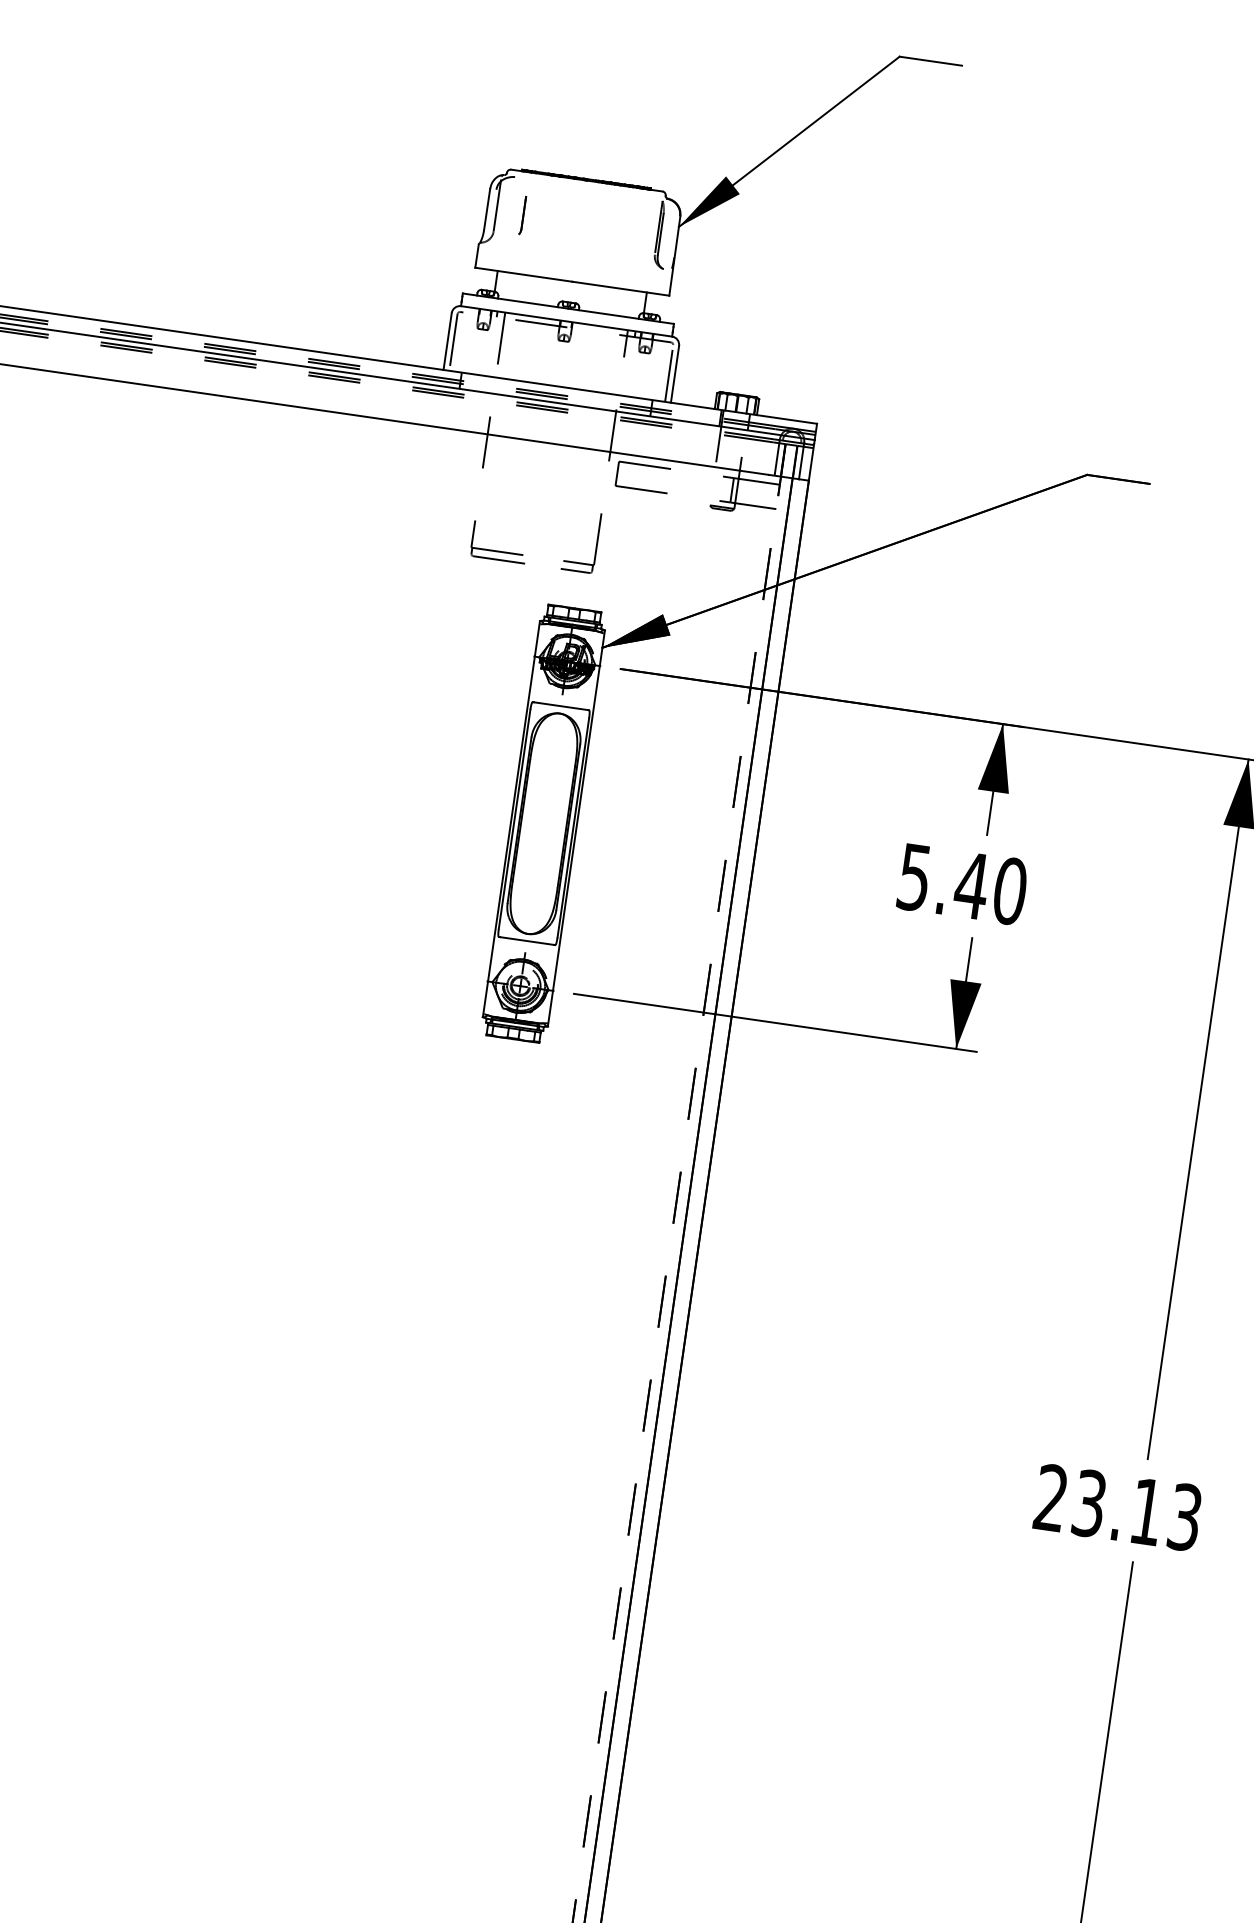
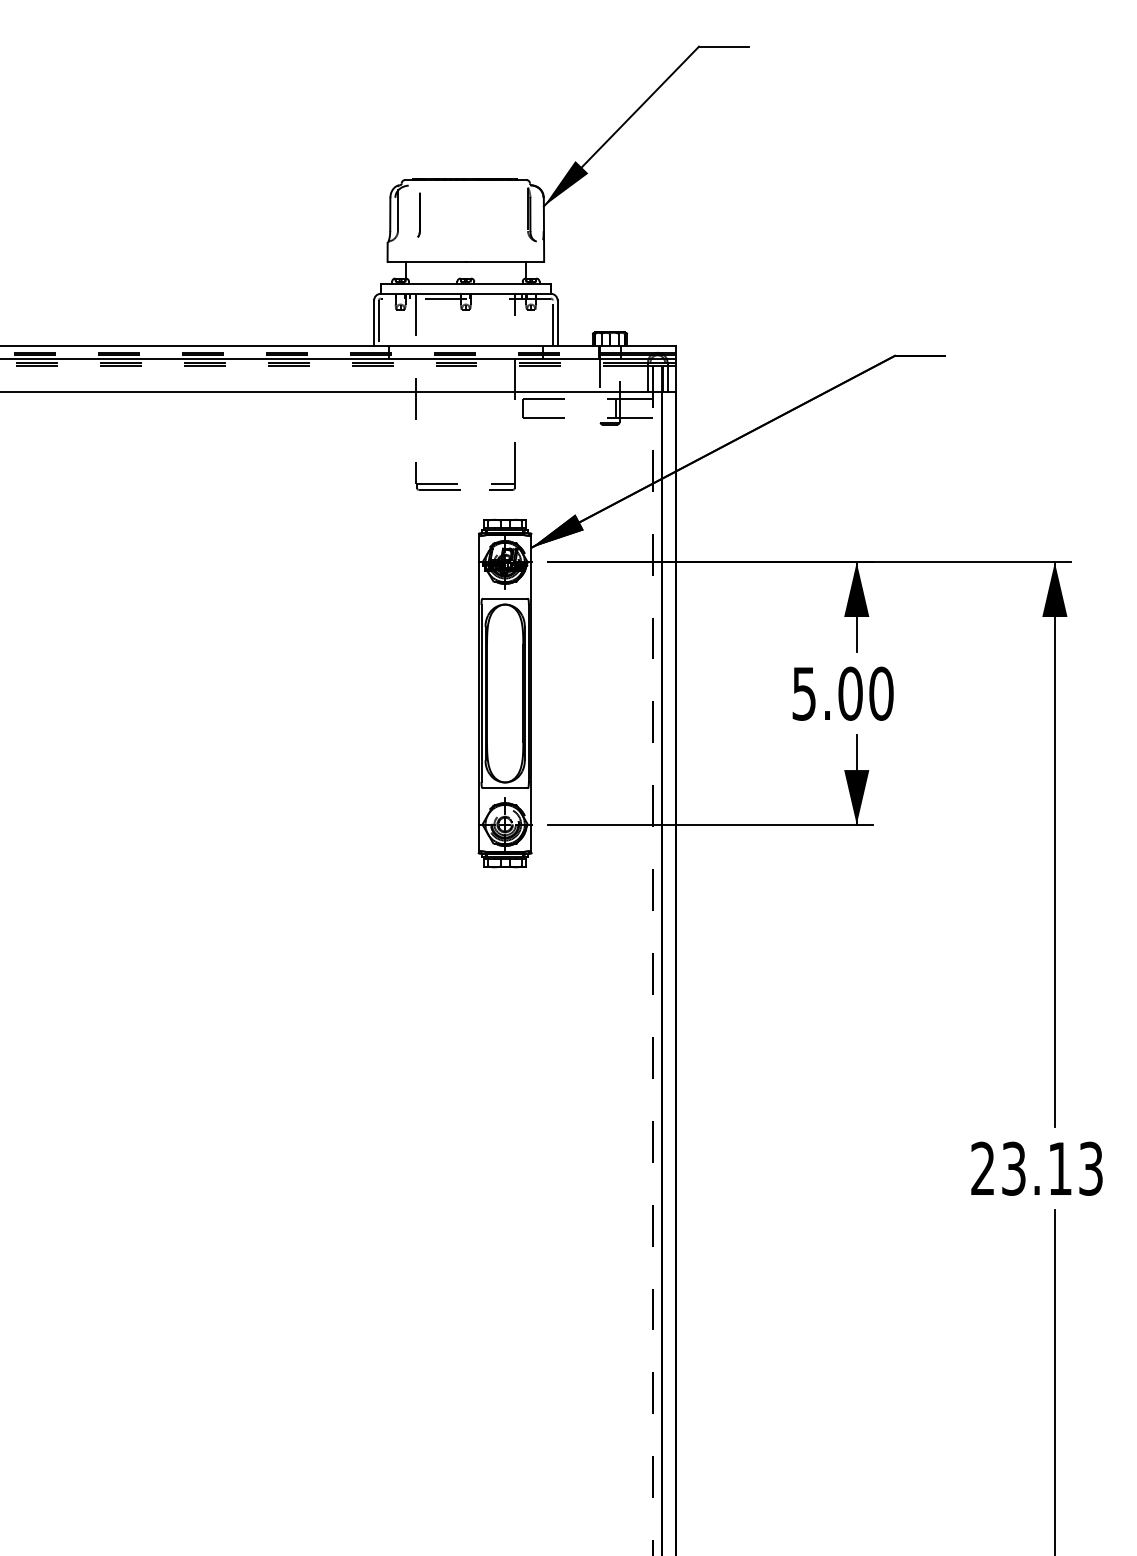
part: (522, 214) -> (418, 214), size x1.43
text: (971, 885) -> (850, 693), 5.40 -> 5.00

